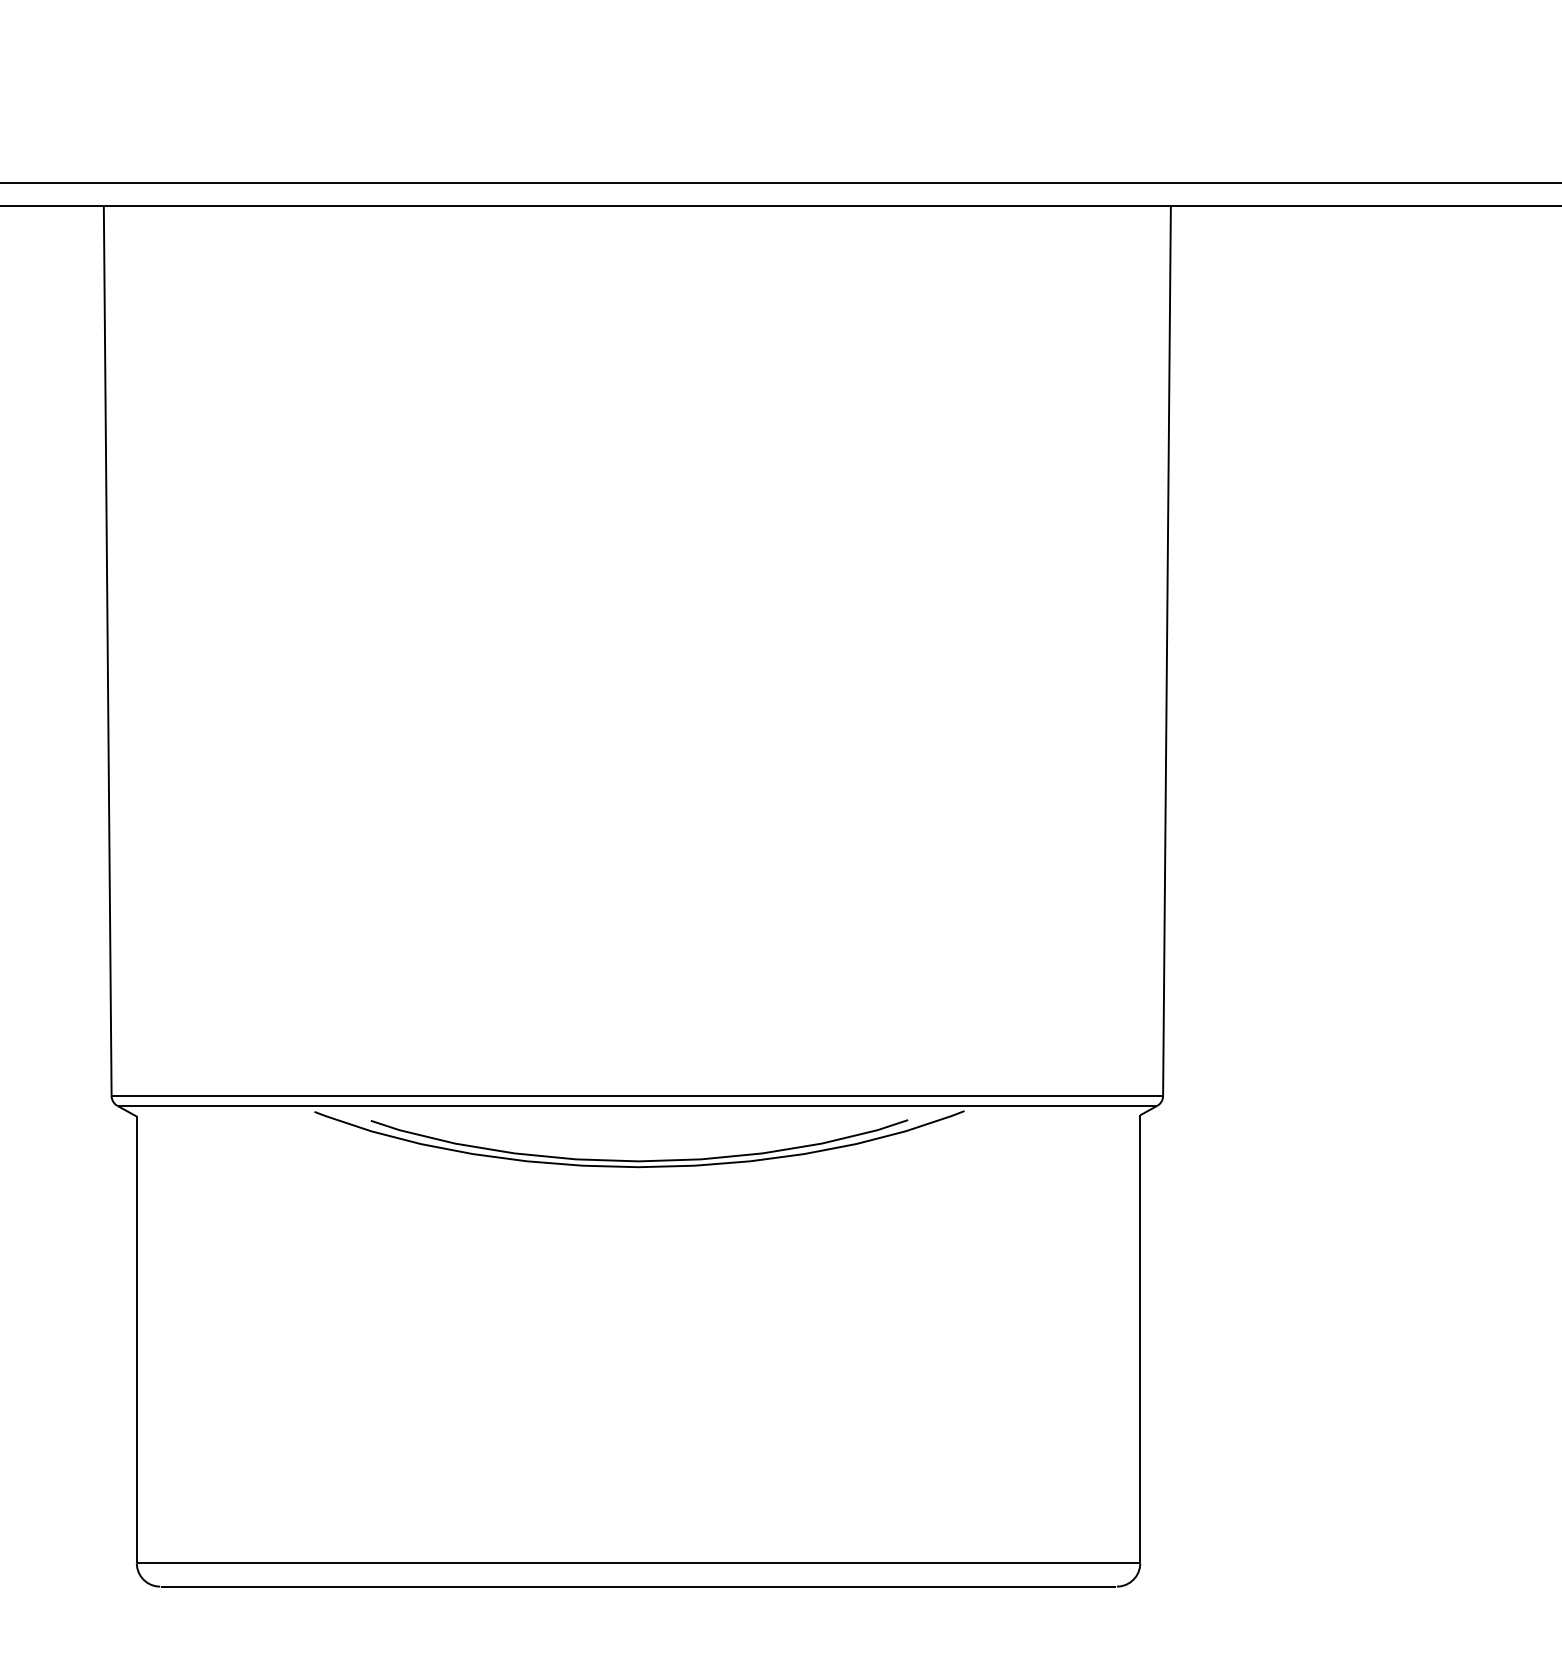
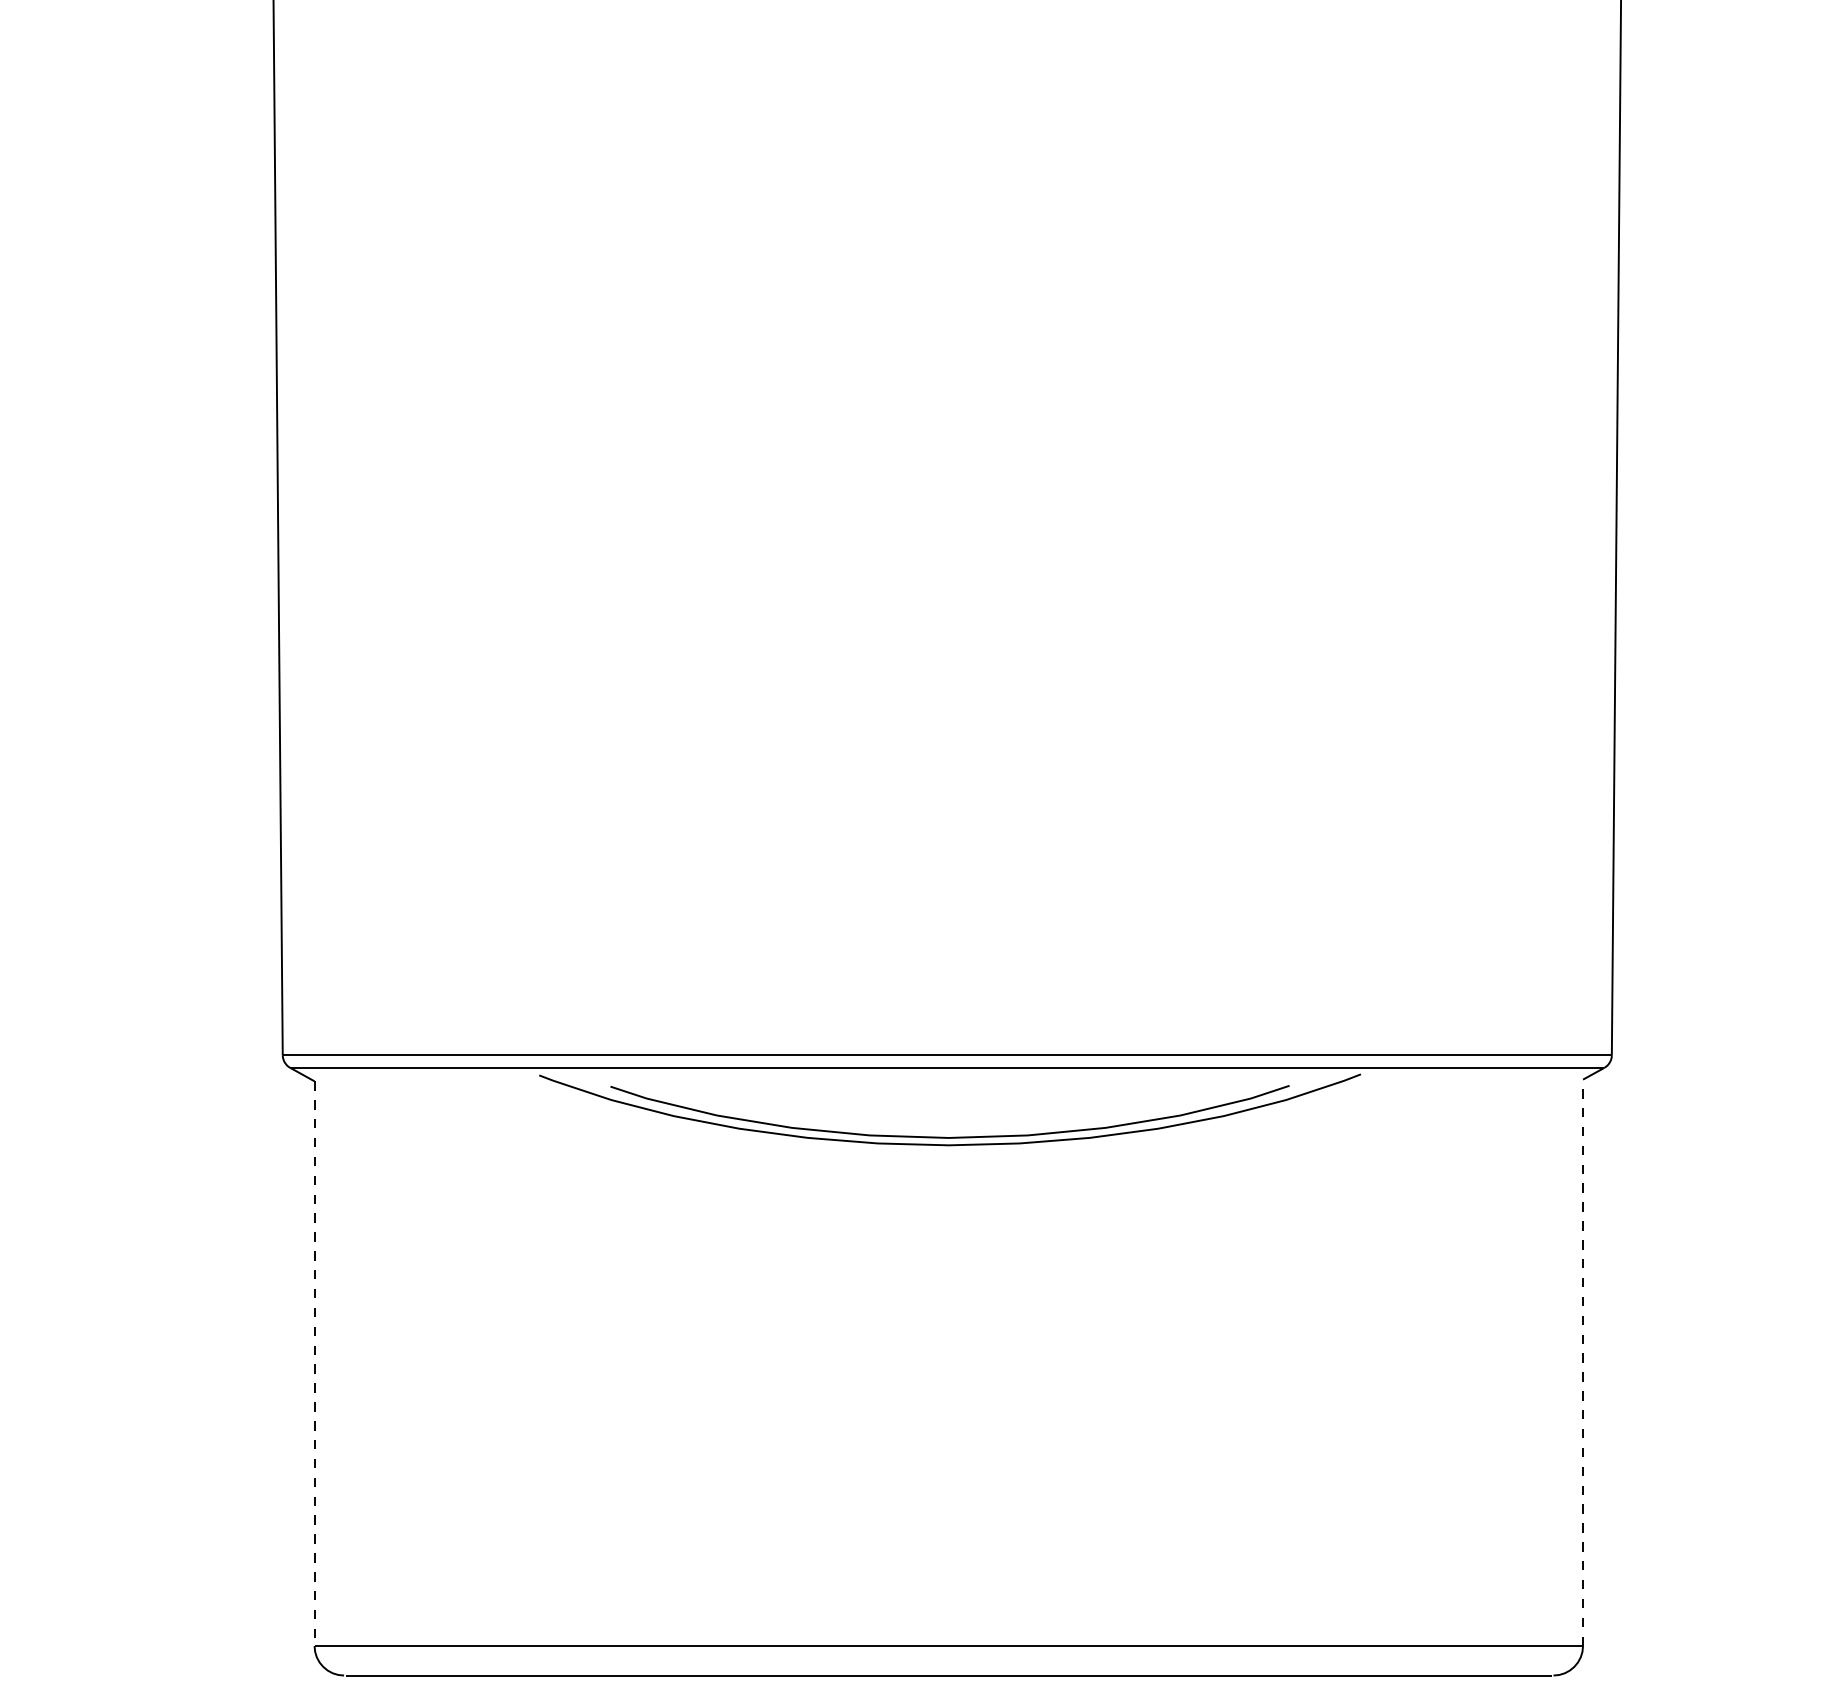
line: (1140, 1338) -> (1583, 1361), solid -> dashed
line: (136, 1340) -> (314, 1364), solid -> dashed

